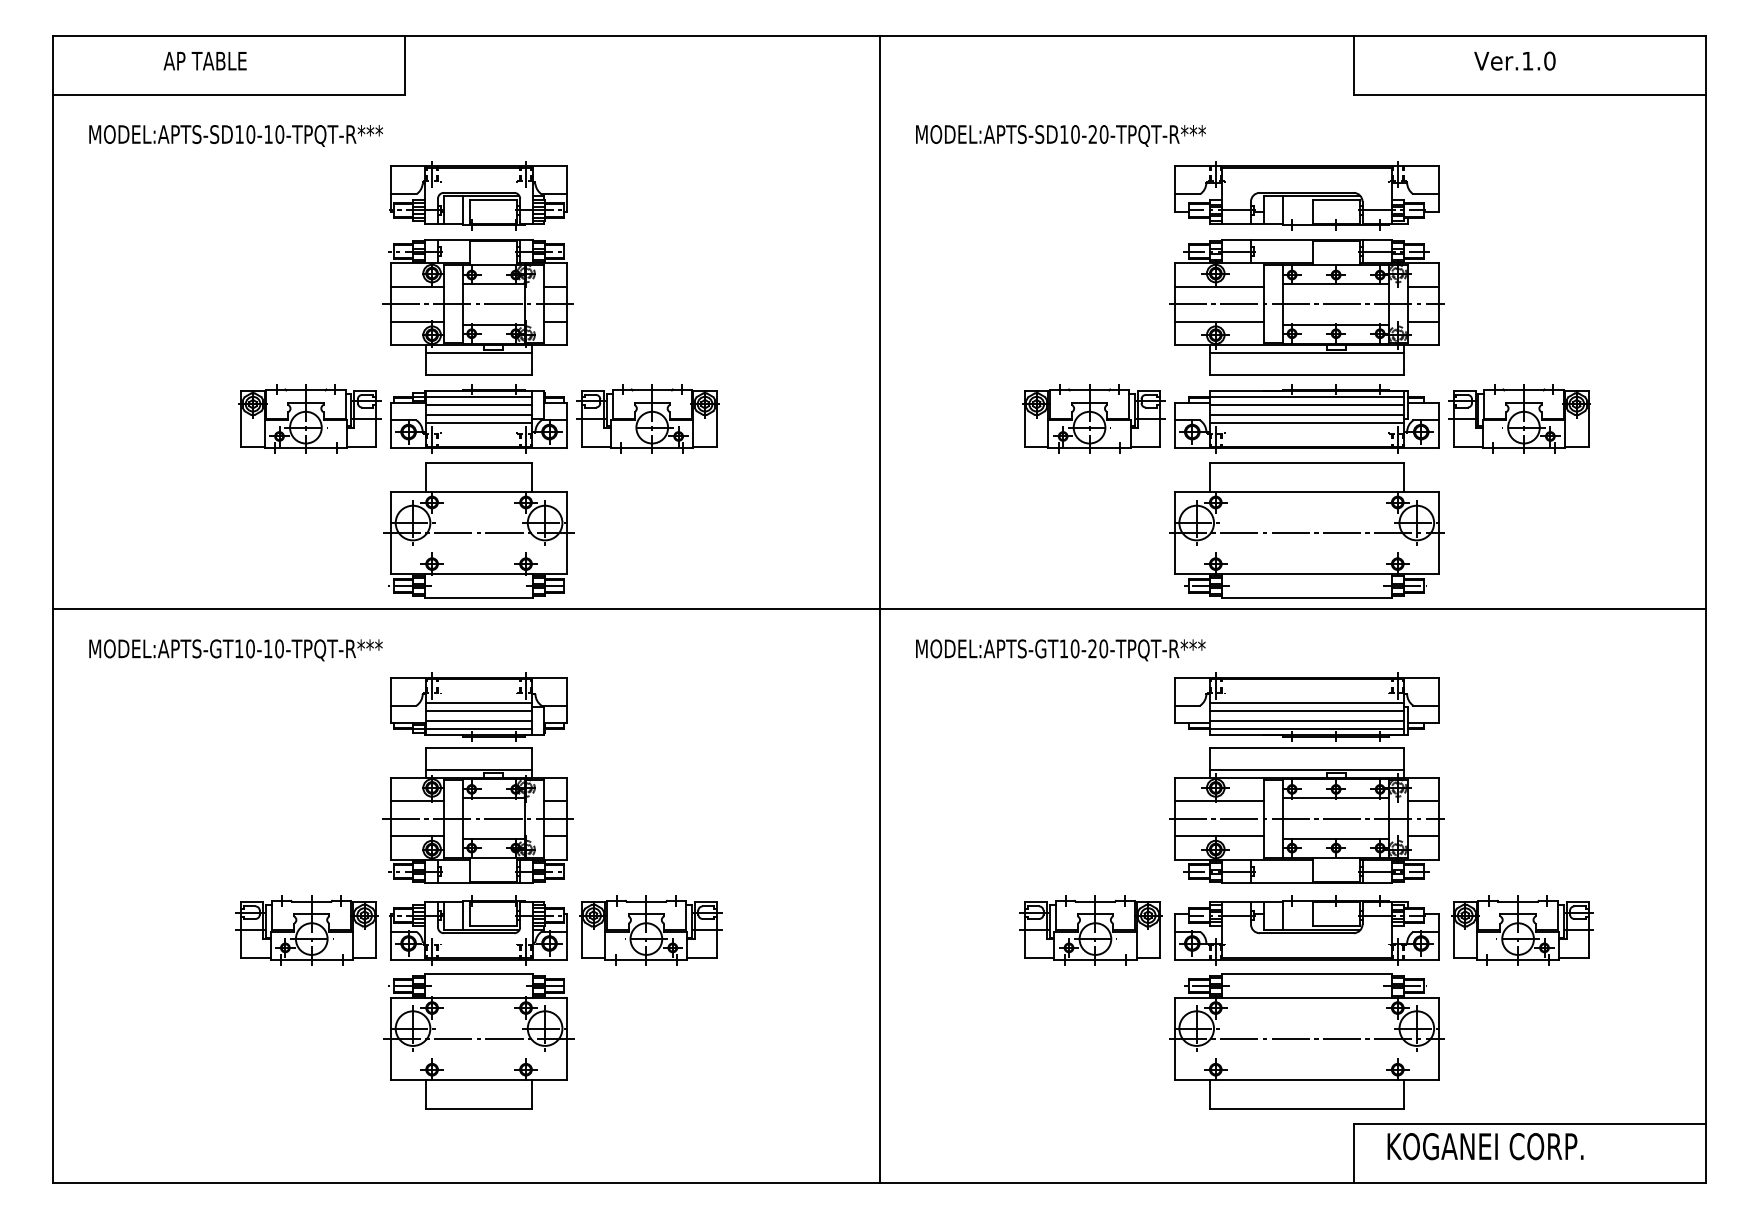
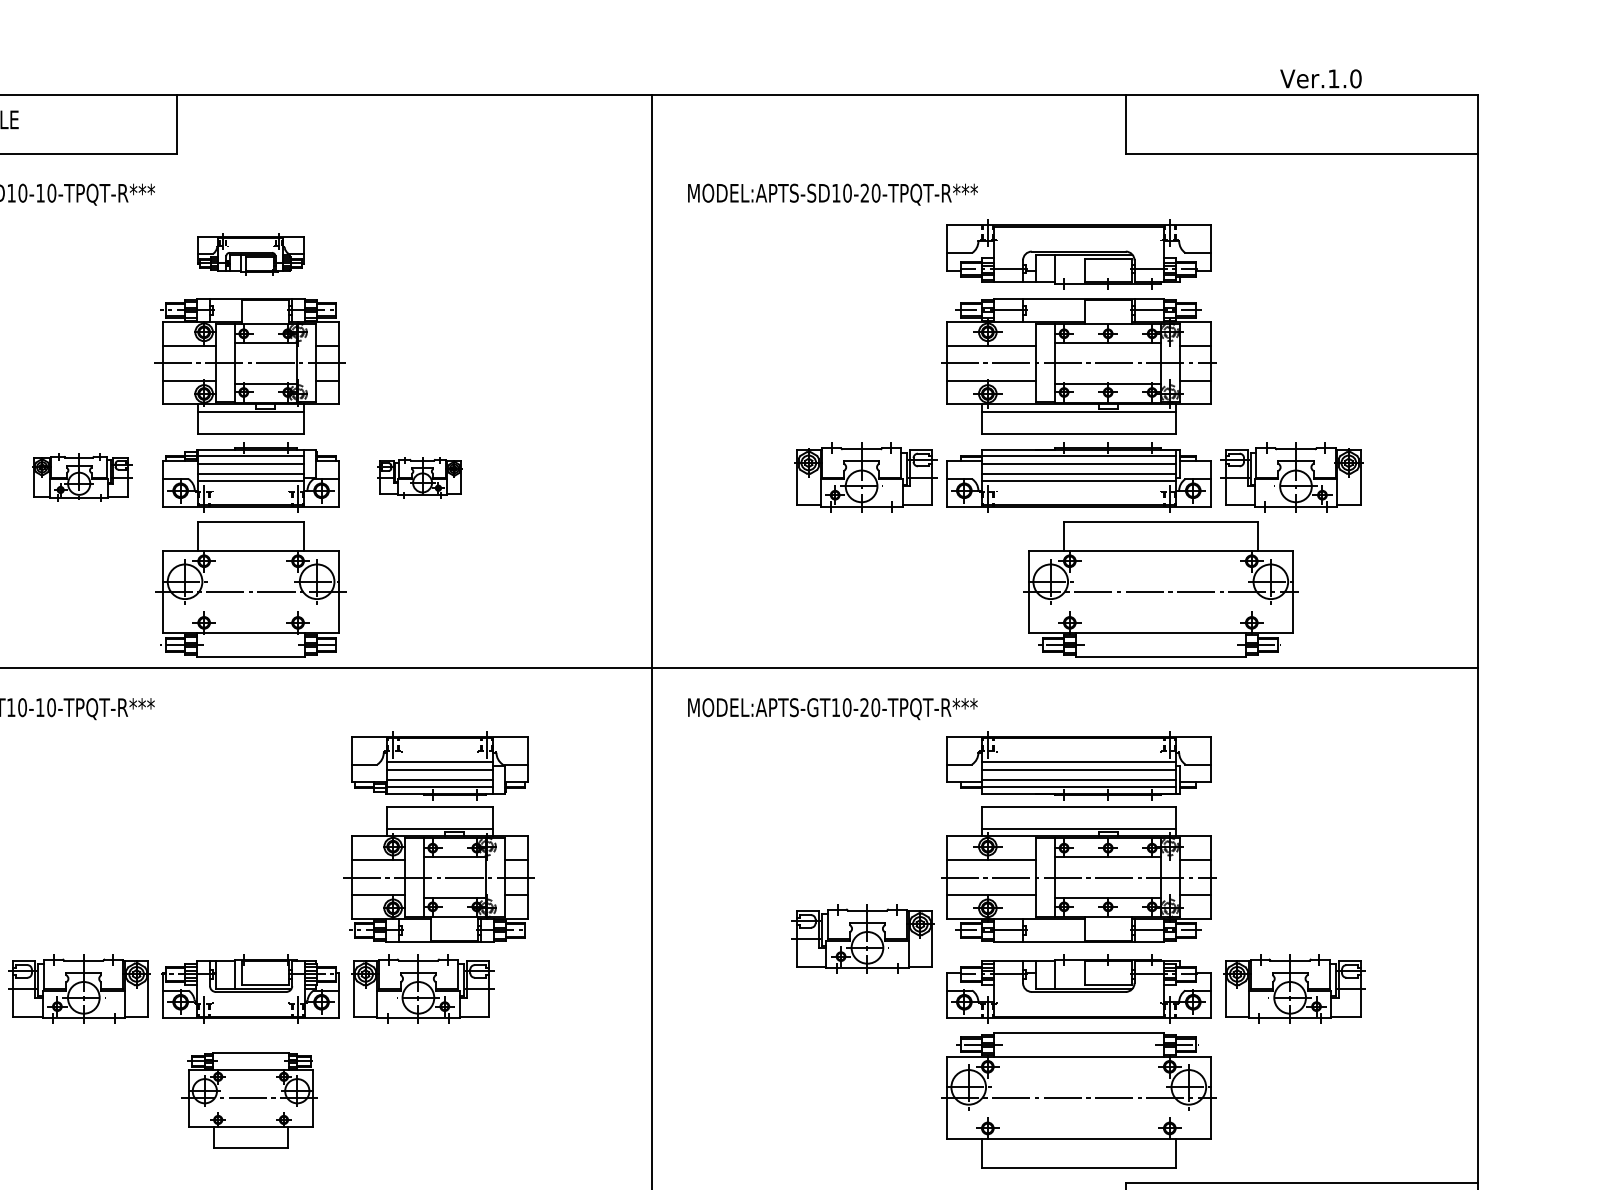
text: (1514, 60) -> (1320, 78), moved
part: (478, 195) -> (250, 254), size x0.6
part: (309, 418) -> (81, 477), size x0.7
part: (647, 418) -> (419, 477), size x0.6
part: (1306, 530) -> (1160, 589), moved
part: (477, 777) -> (438, 836), moved
part: (1090, 930) -> (862, 939), moved
part: (478, 1041) -> (250, 1100), size x0.7

